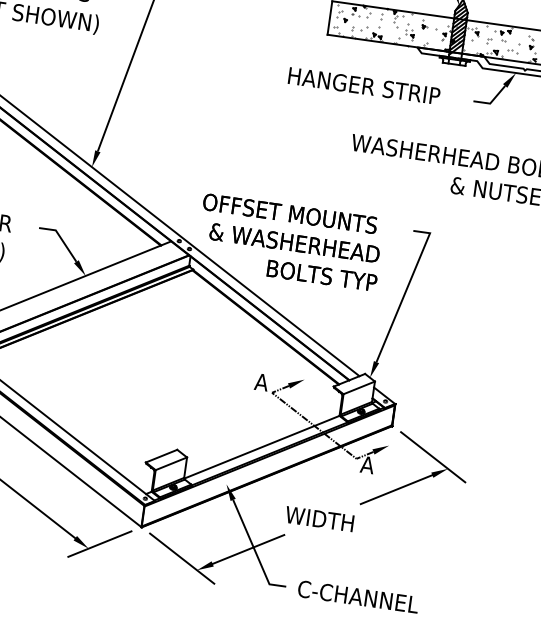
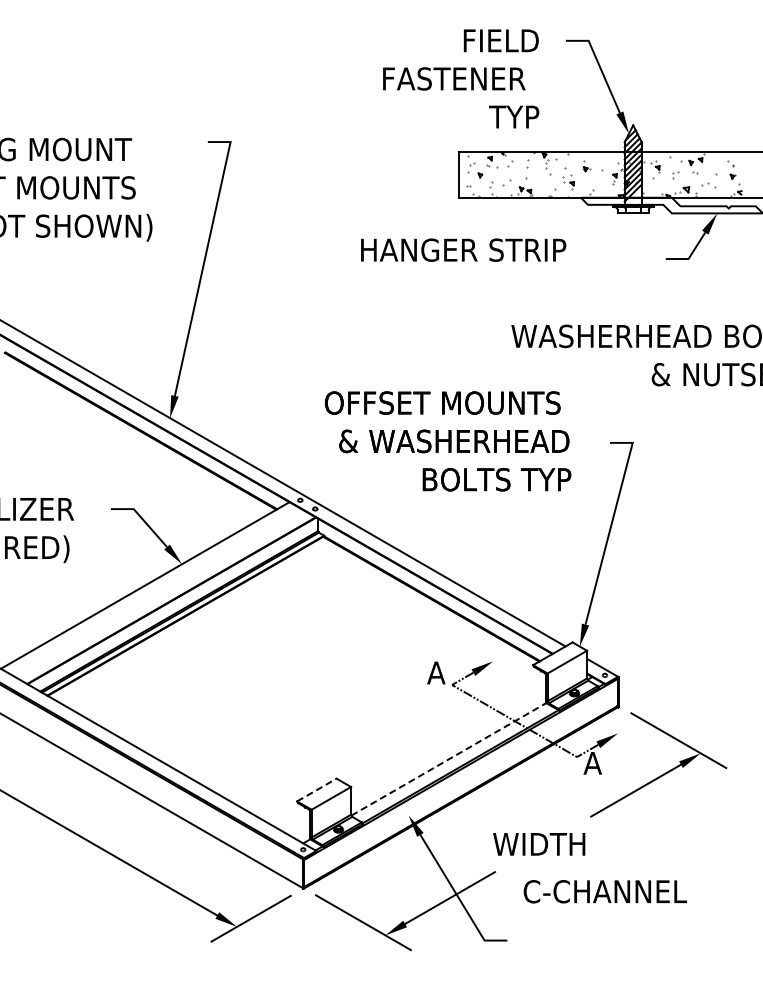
text: (364, 85) -> (463, 249), moved
text: (289, 242) -> (447, 441), moved
line: (262, 447) -> (449, 759), solid -> dashed
line: (161, 456) -> (316, 790), solid -> dashed
text: (357, 596) -> (604, 891), moved

